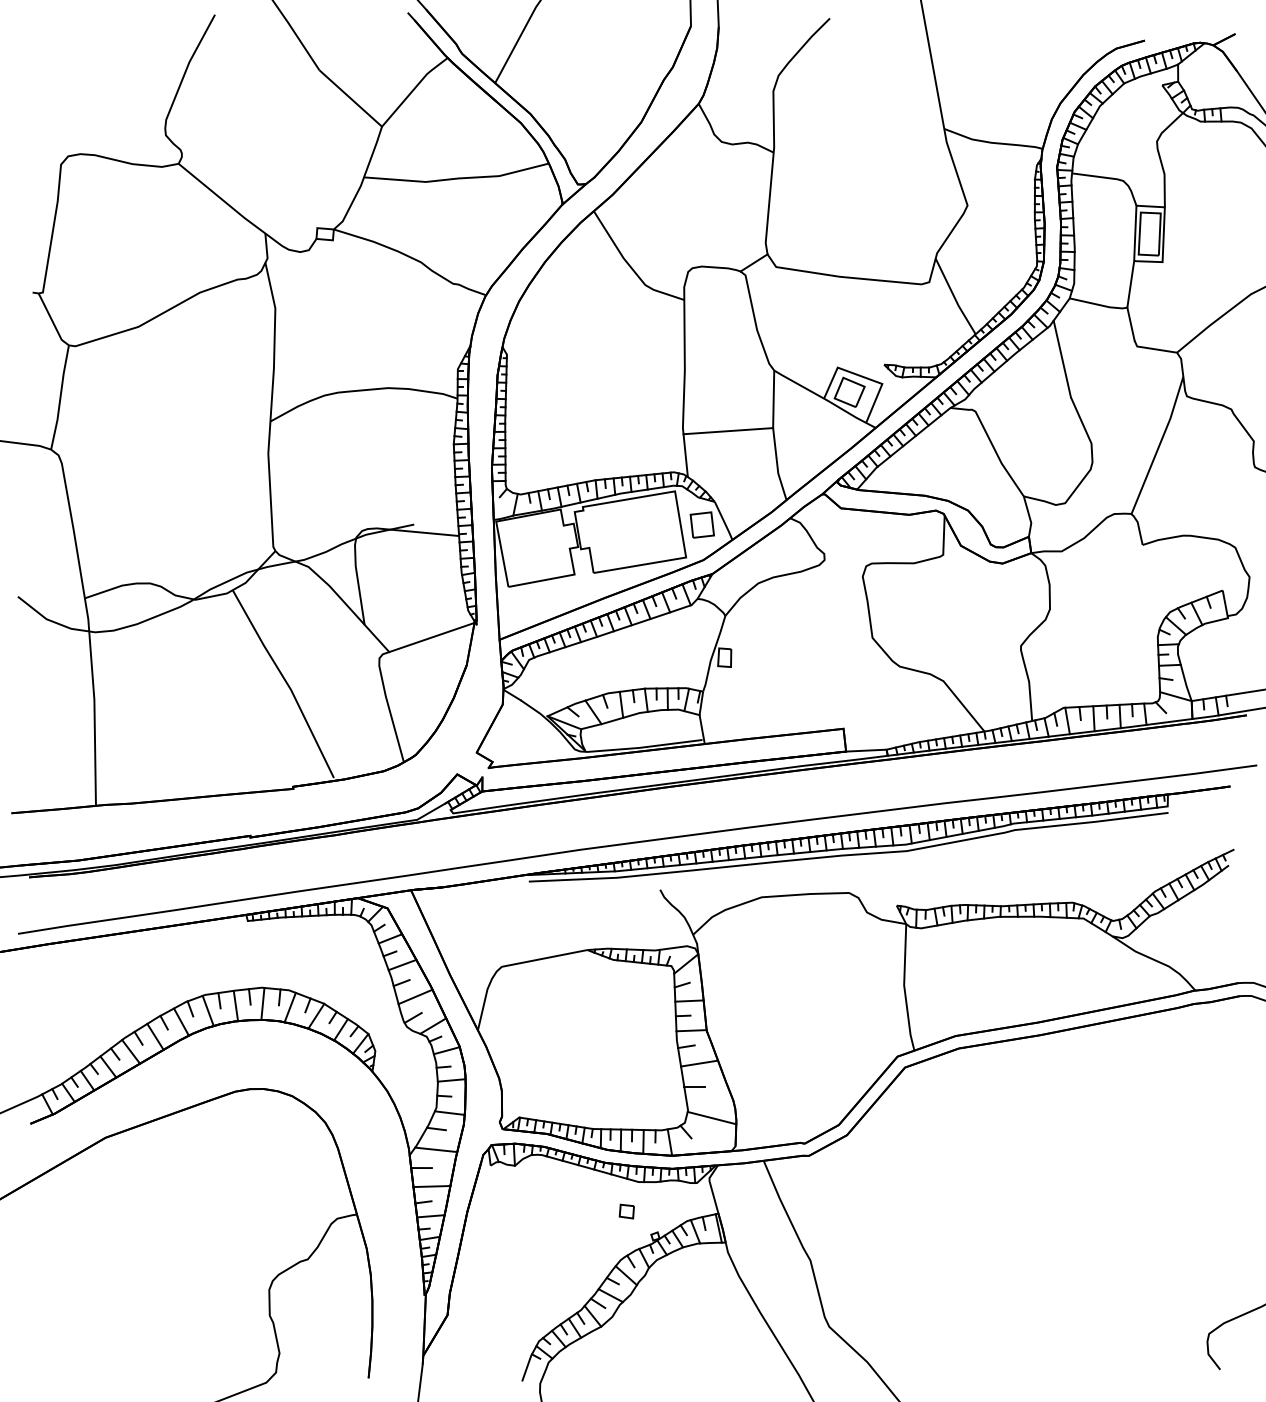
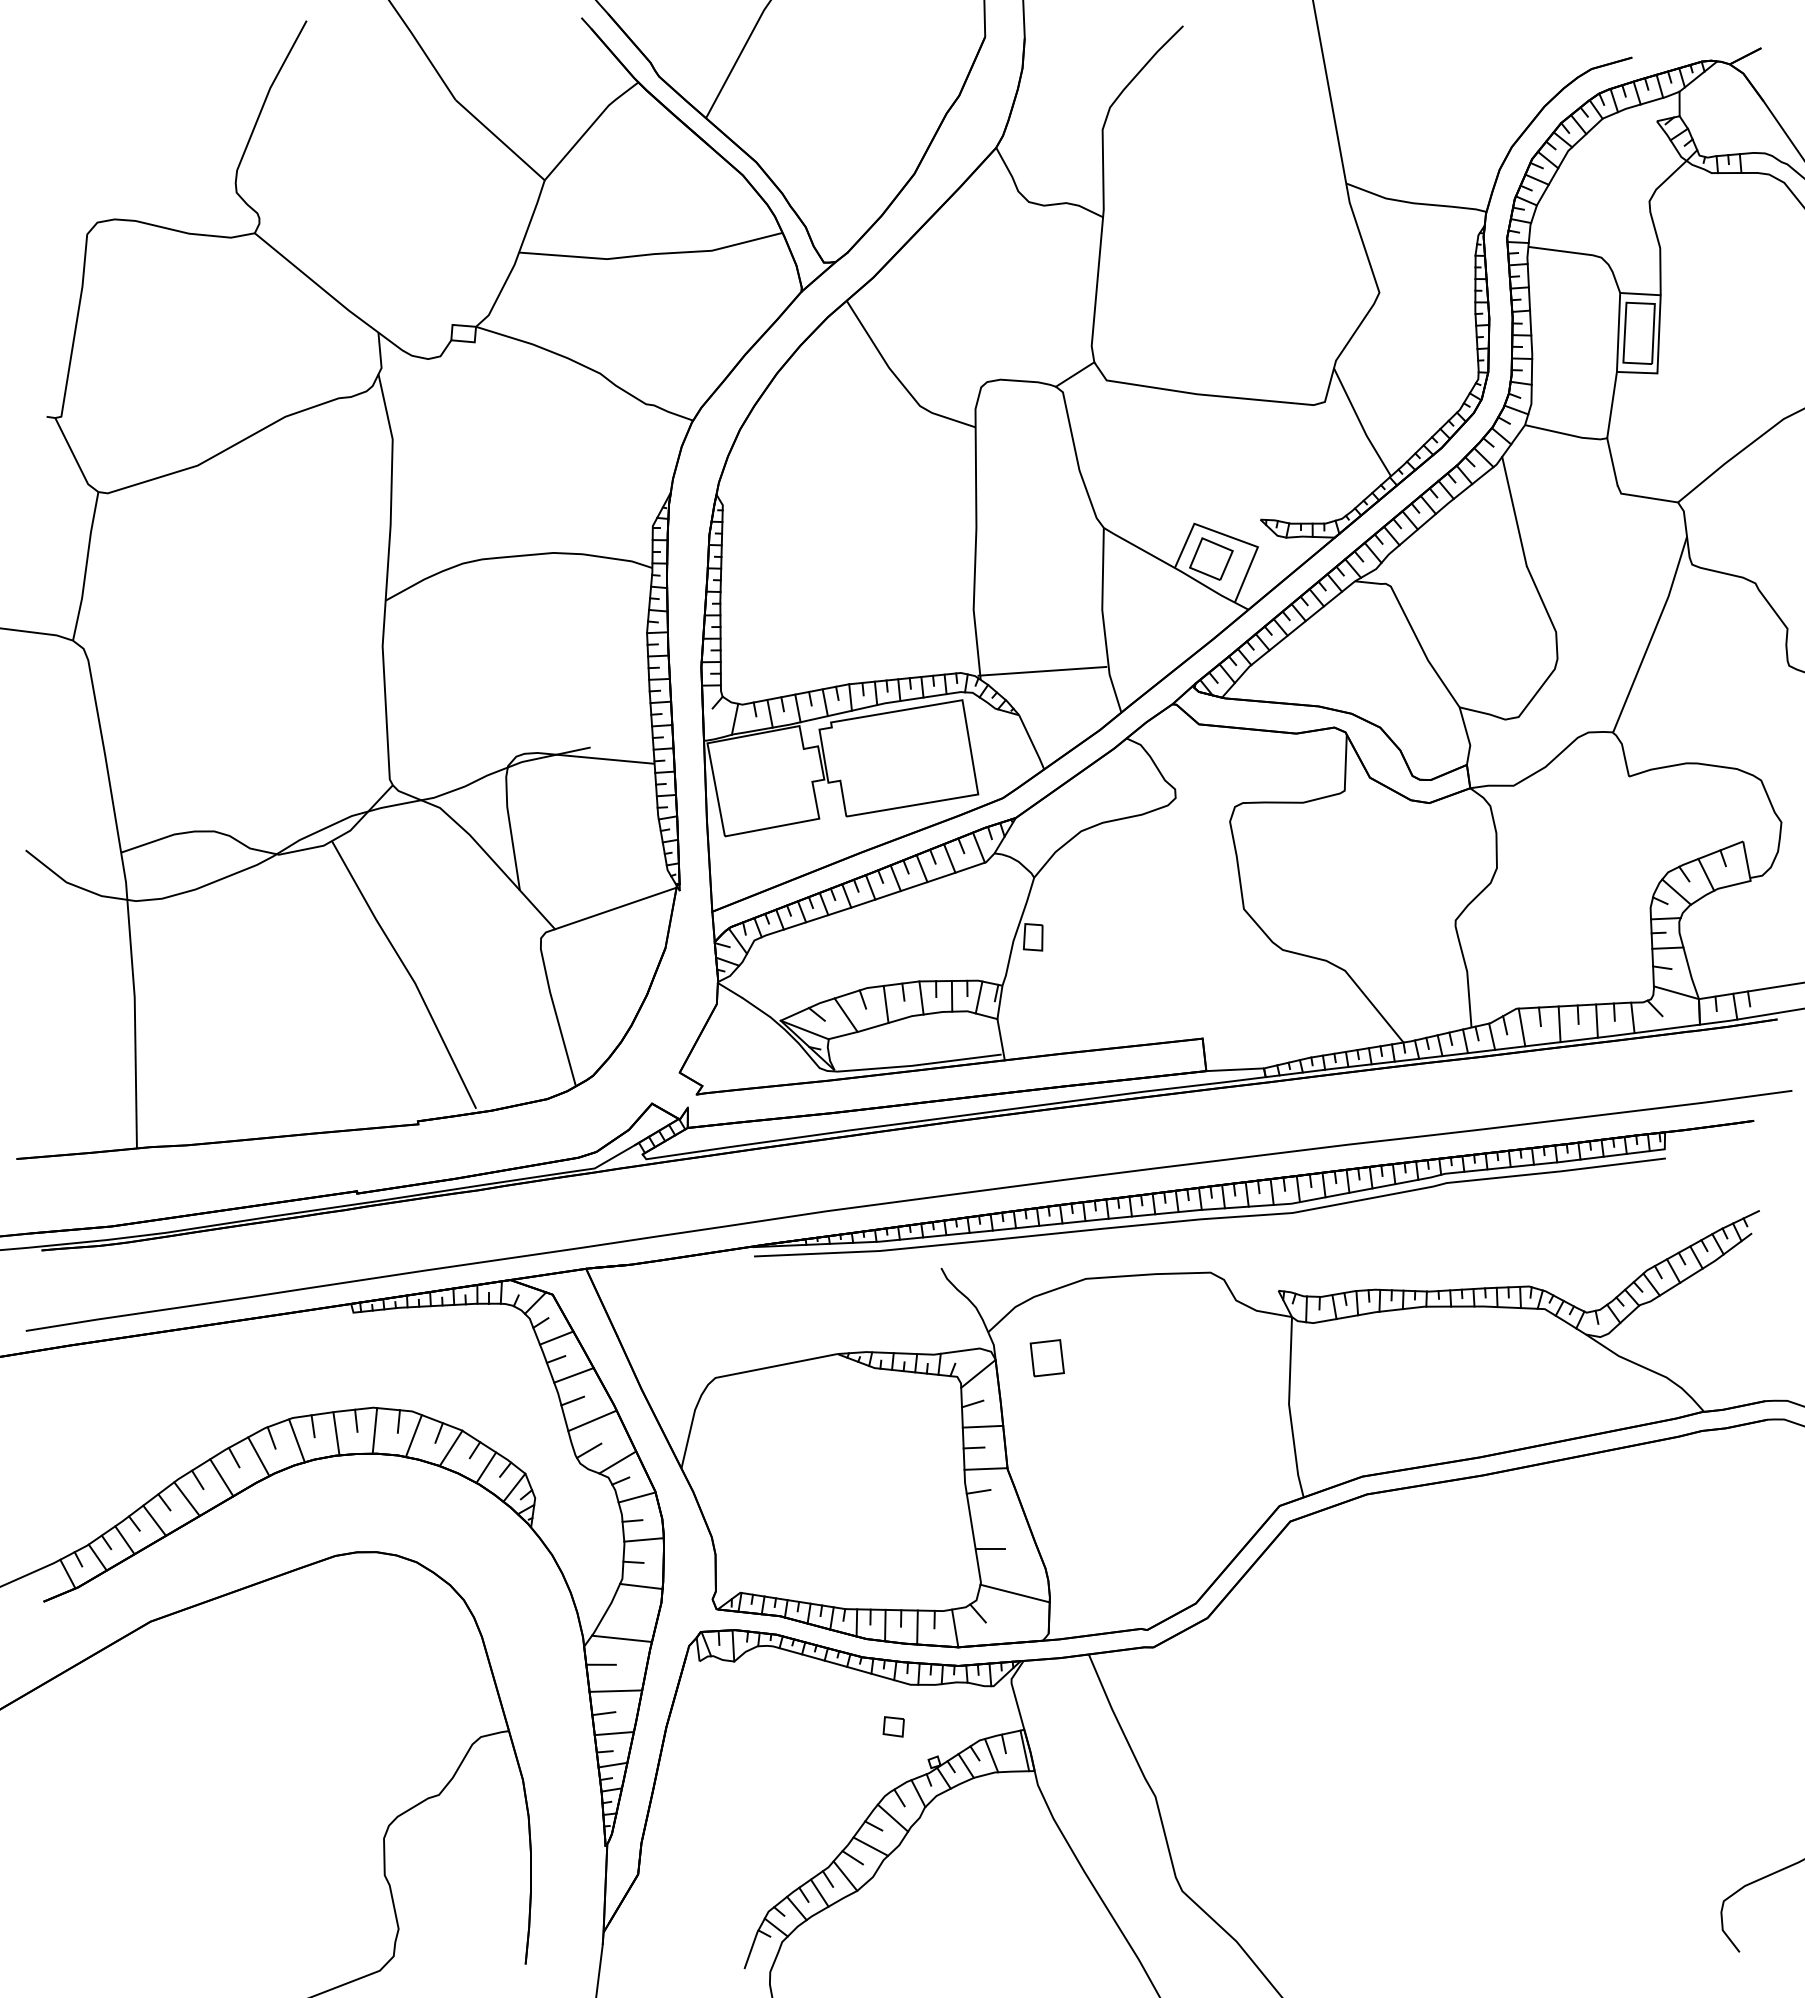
line: (728, 430) -> (1042, 670), moved
part: (701, 525) -> (1046, 1358), moved
line: (698, 1063) -> (996, 1515), removed
line: (435, 1128) -> (621, 1608), removed

